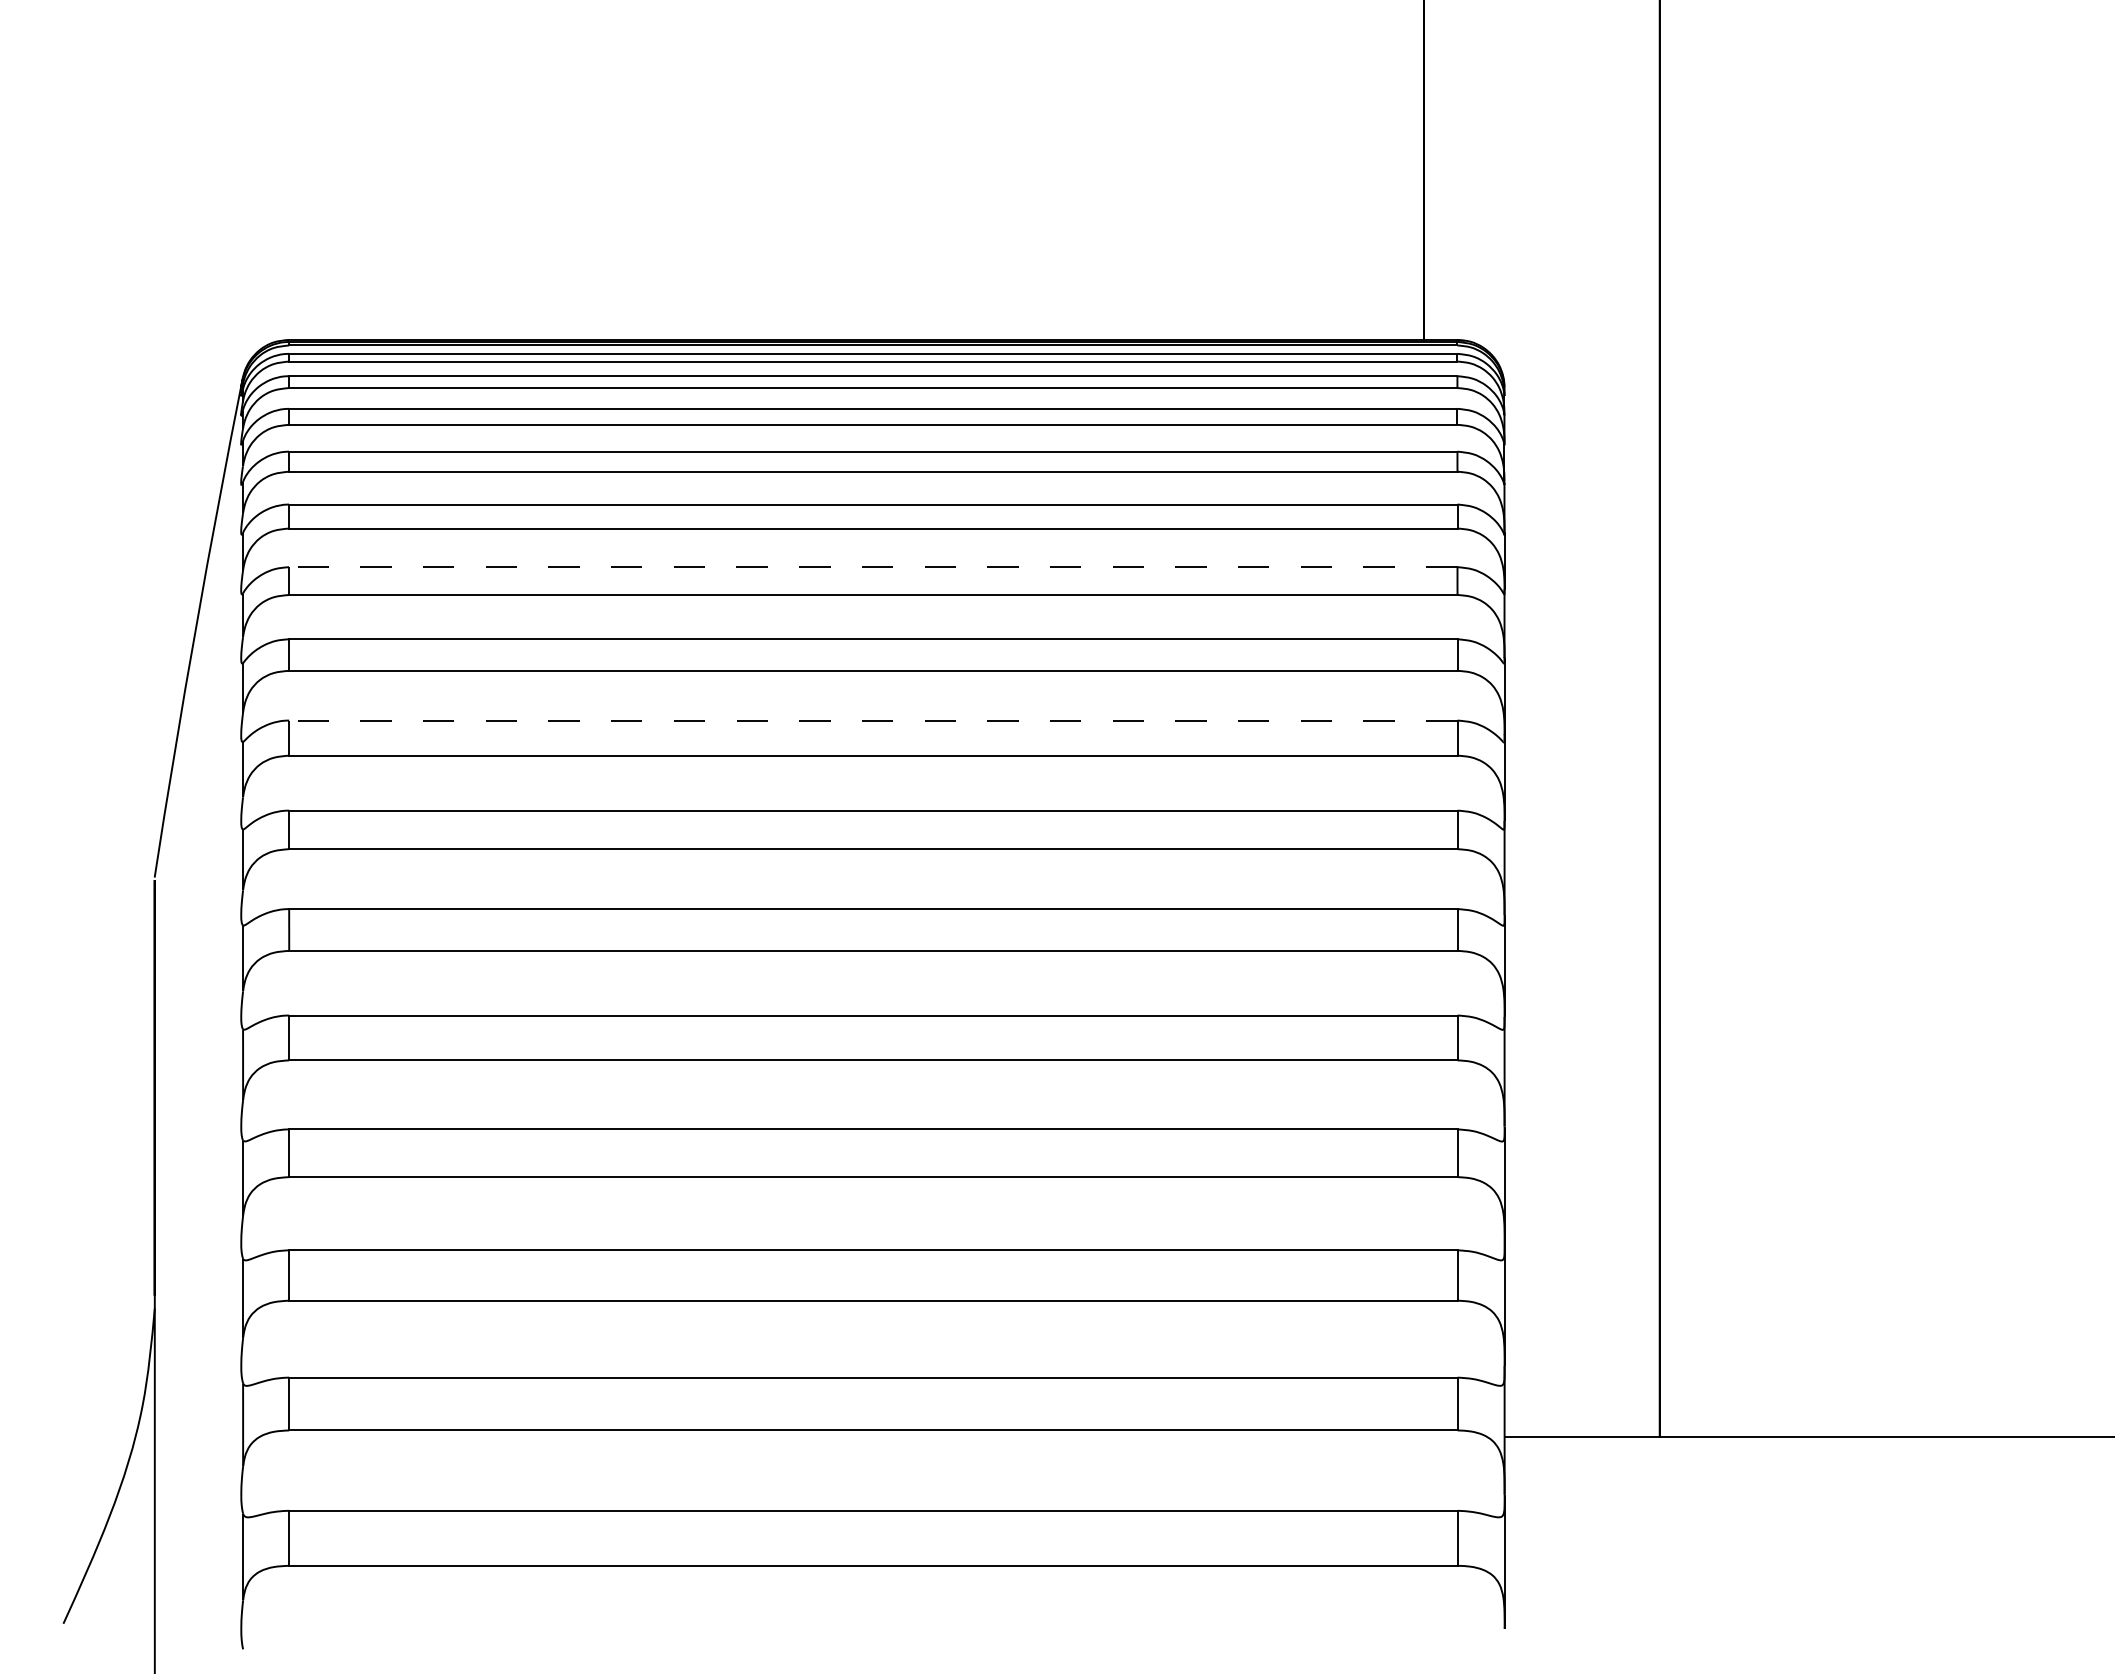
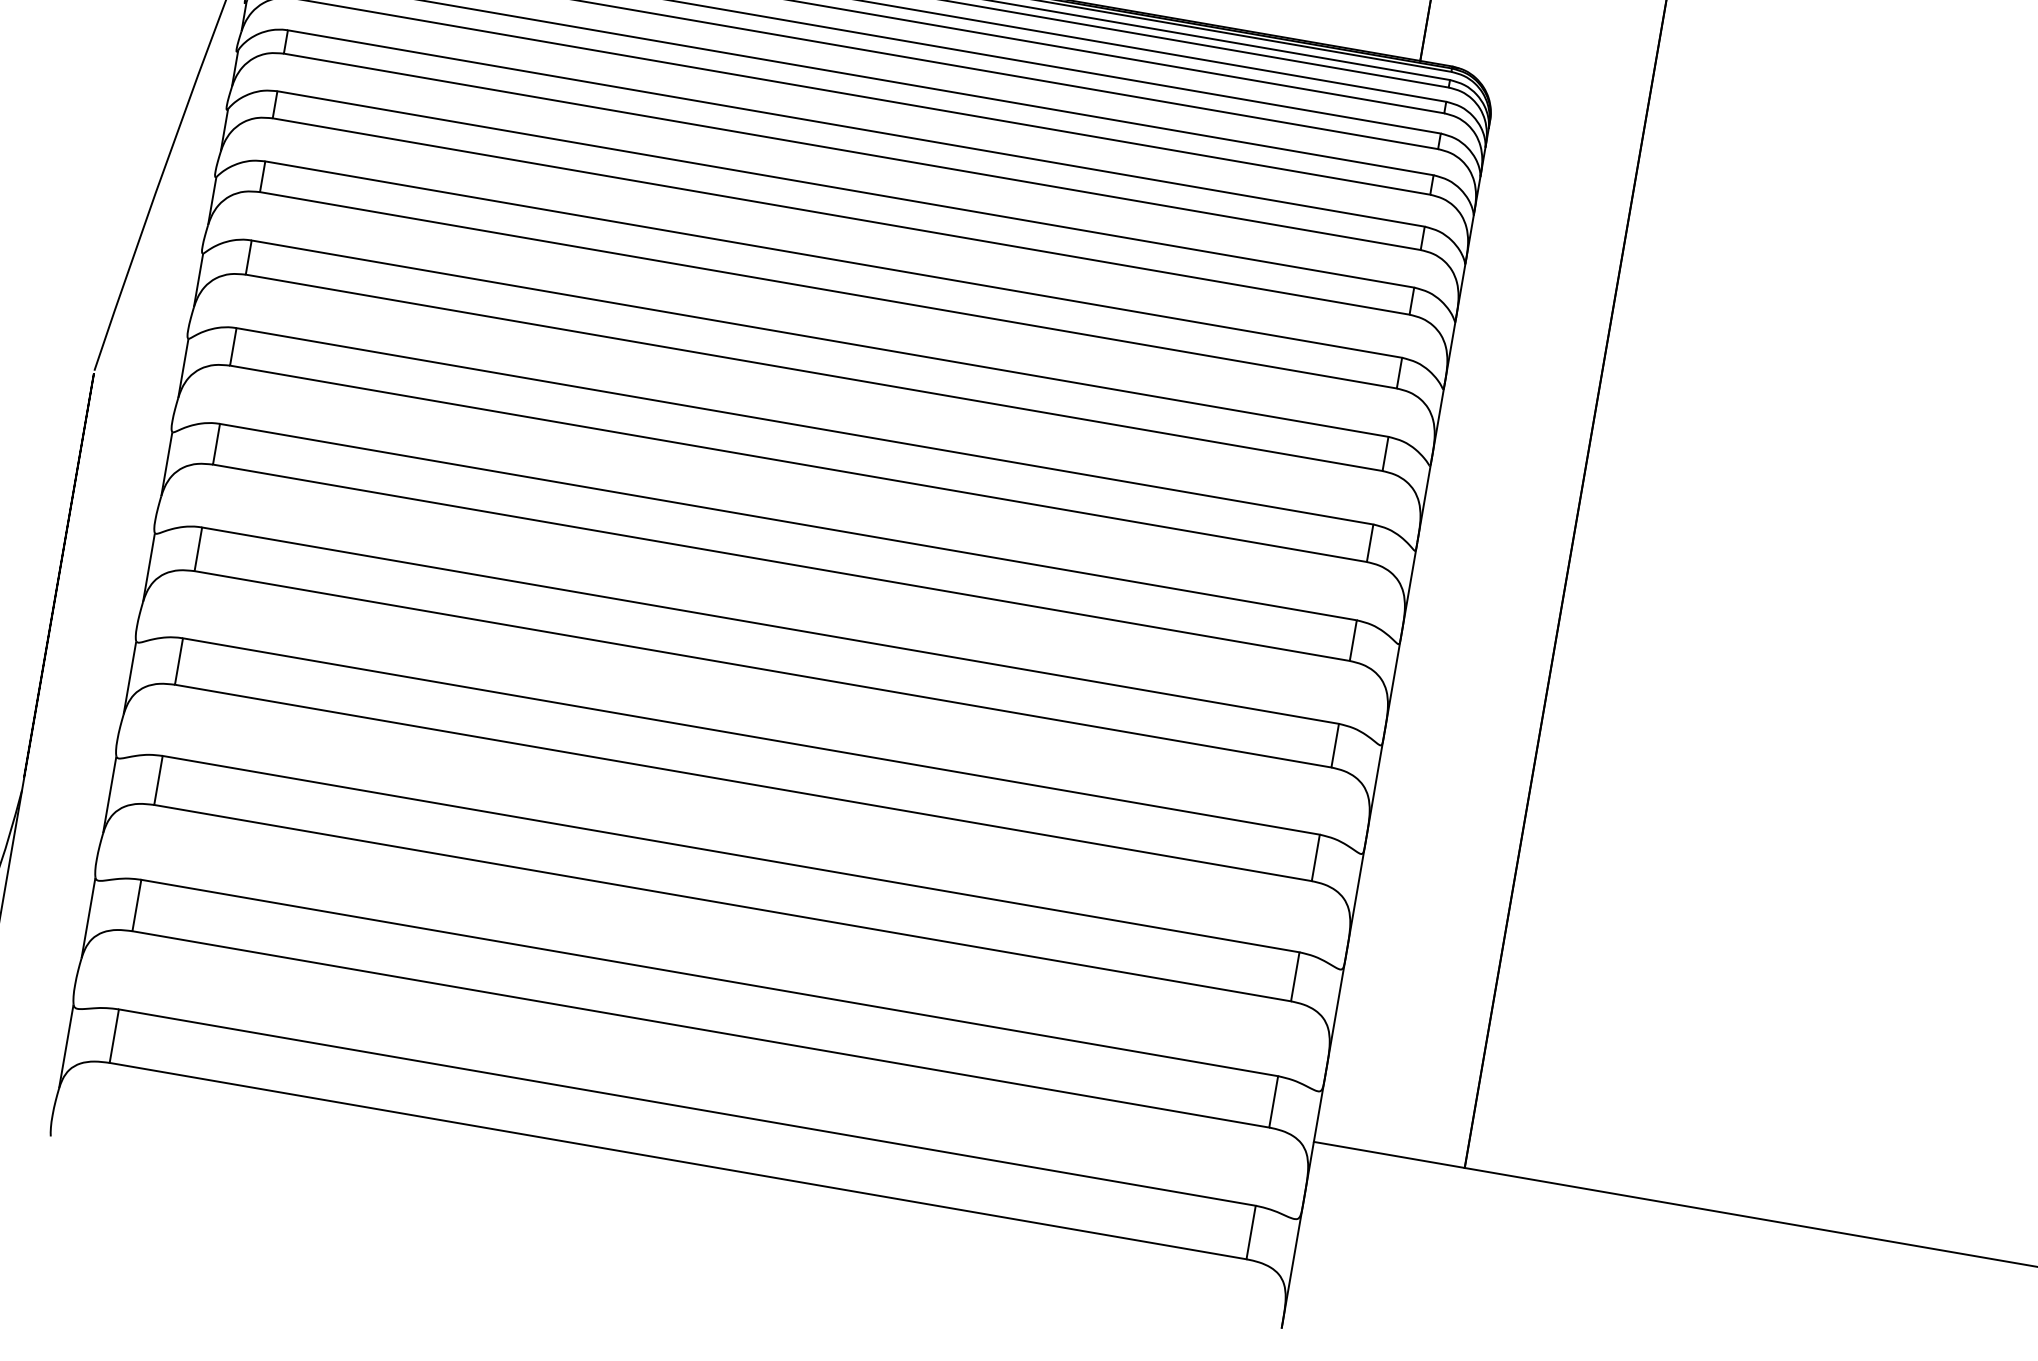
line: (872, 567) -> (844, 189), dashed -> solid
line: (872, 720) -> (819, 338), dashed -> solid

